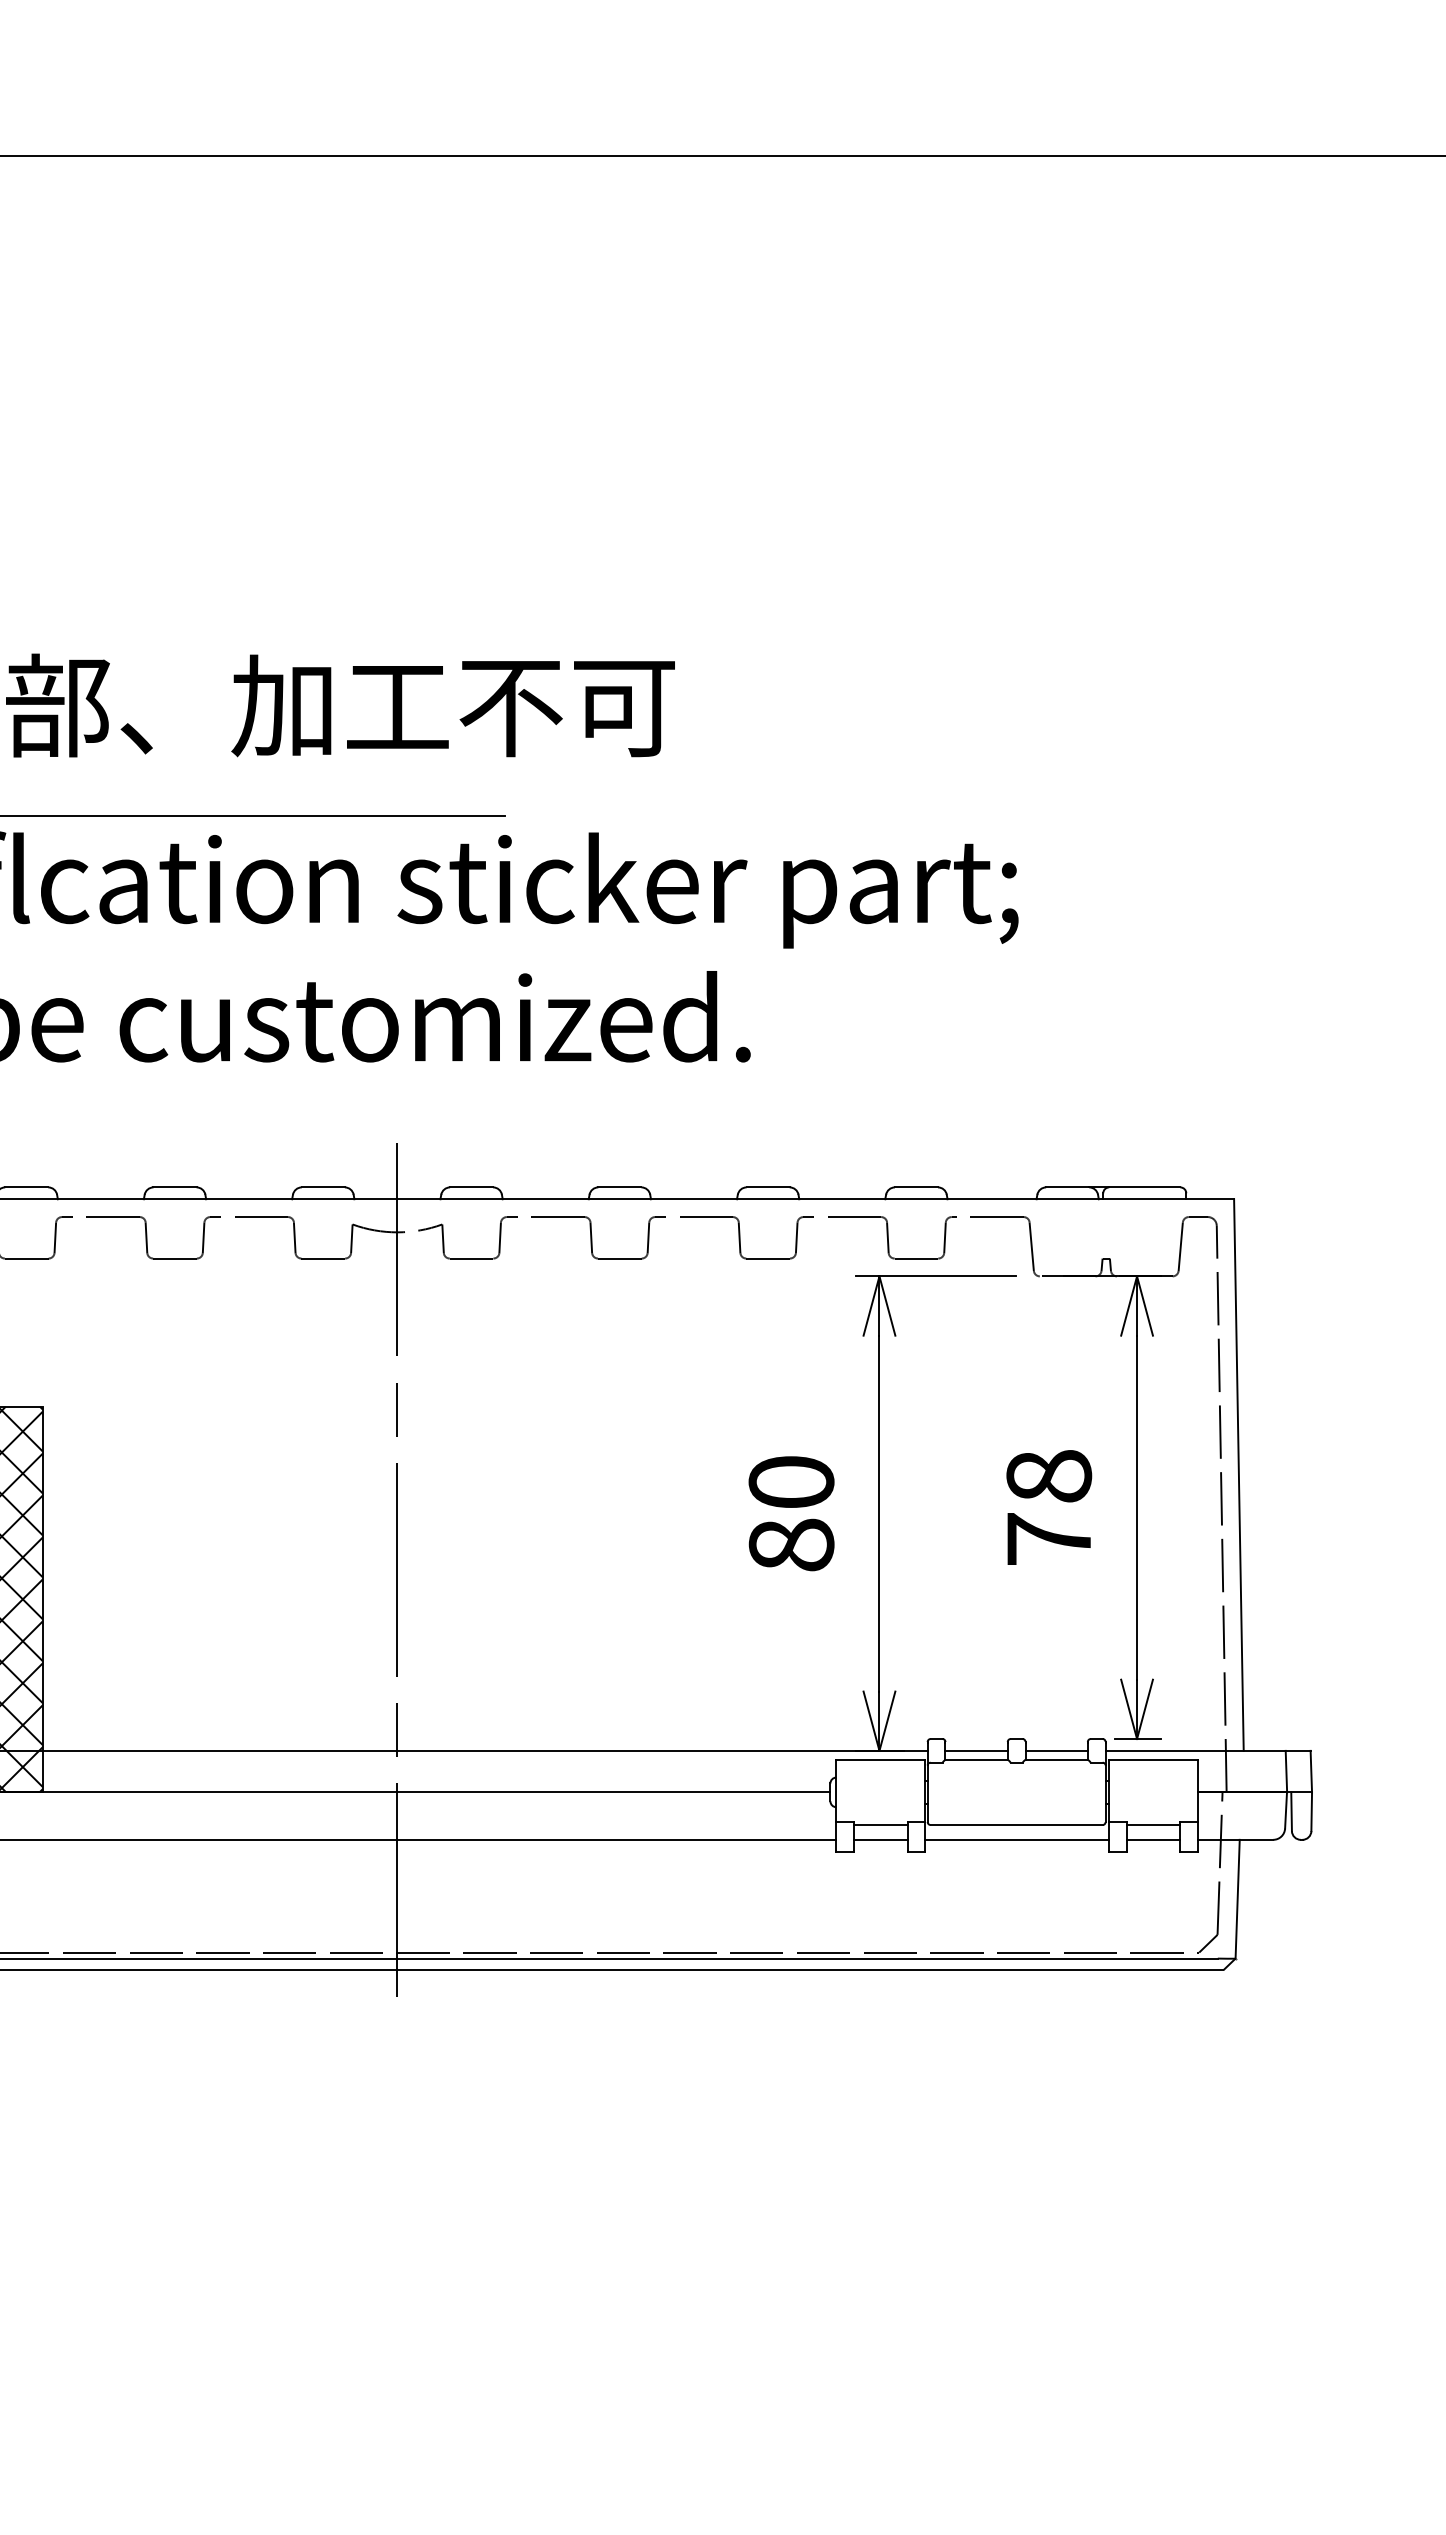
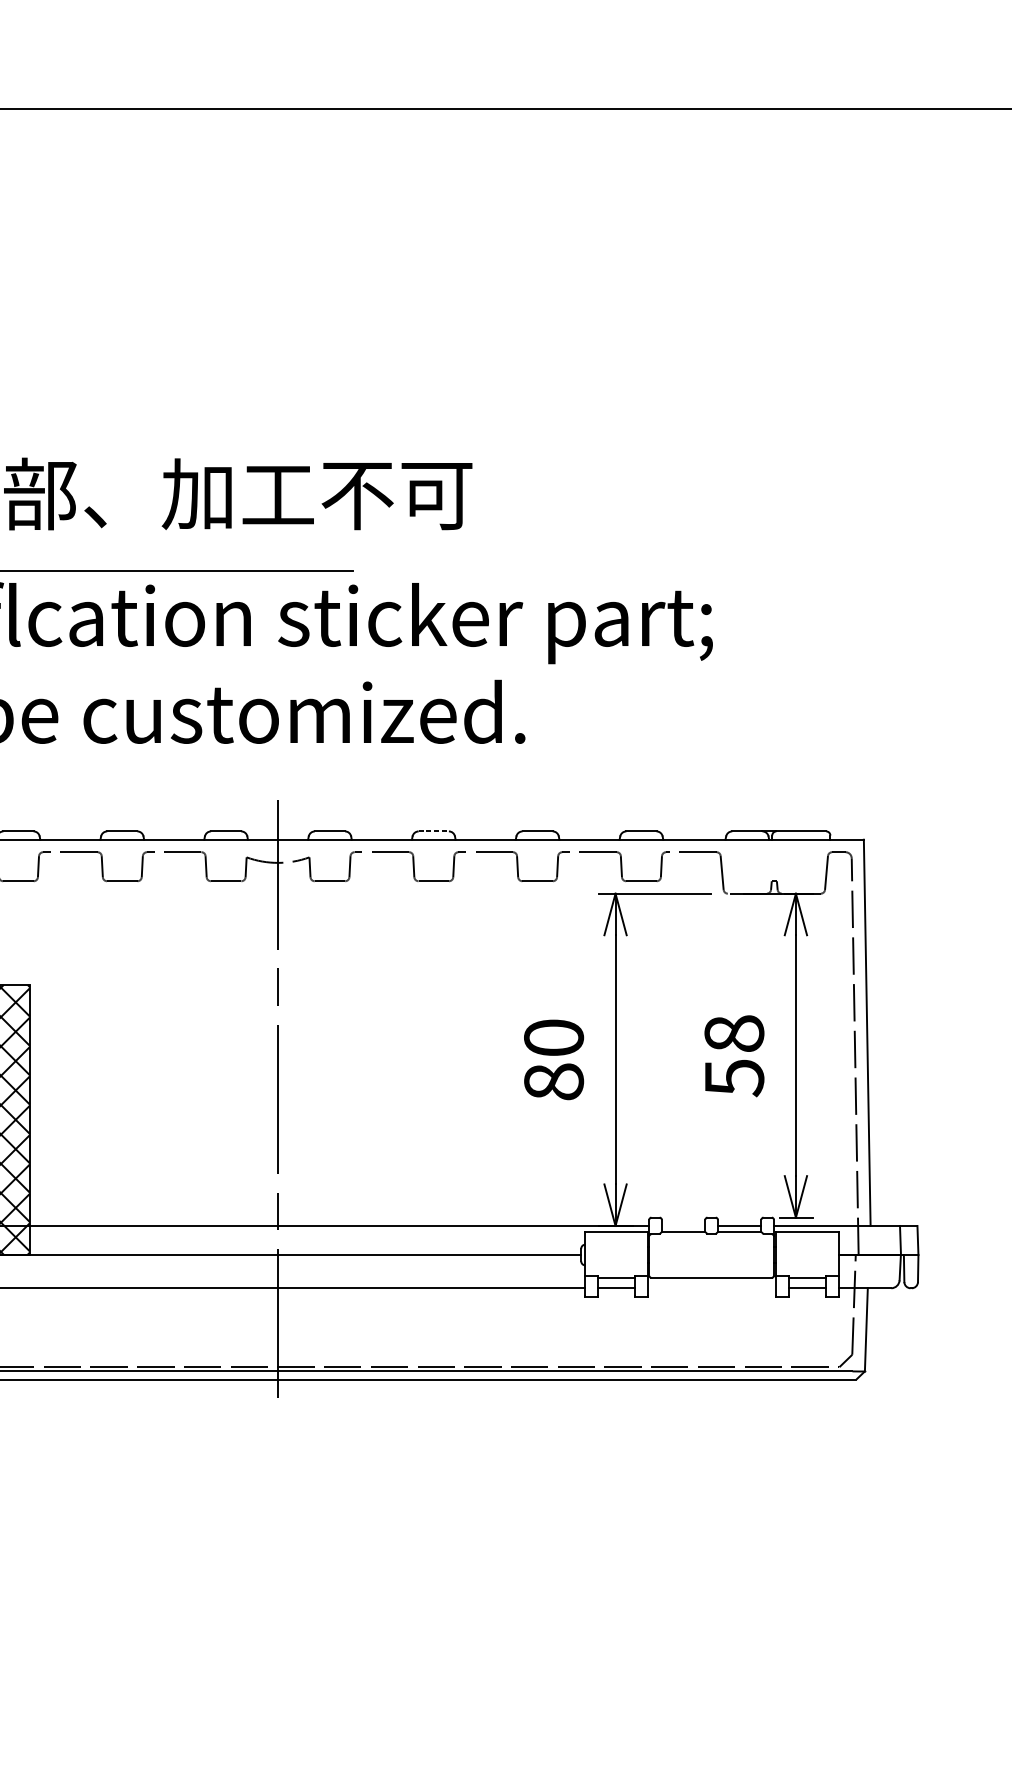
line: (619, 1187) -> (433, 831), solid -> dashed
text: (1049, 1540) -> (734, 1078), 78 -> 58
line: (976, 1750) -> (683, 1225), removed
line: (1017, 1839) -> (712, 1288), removed

